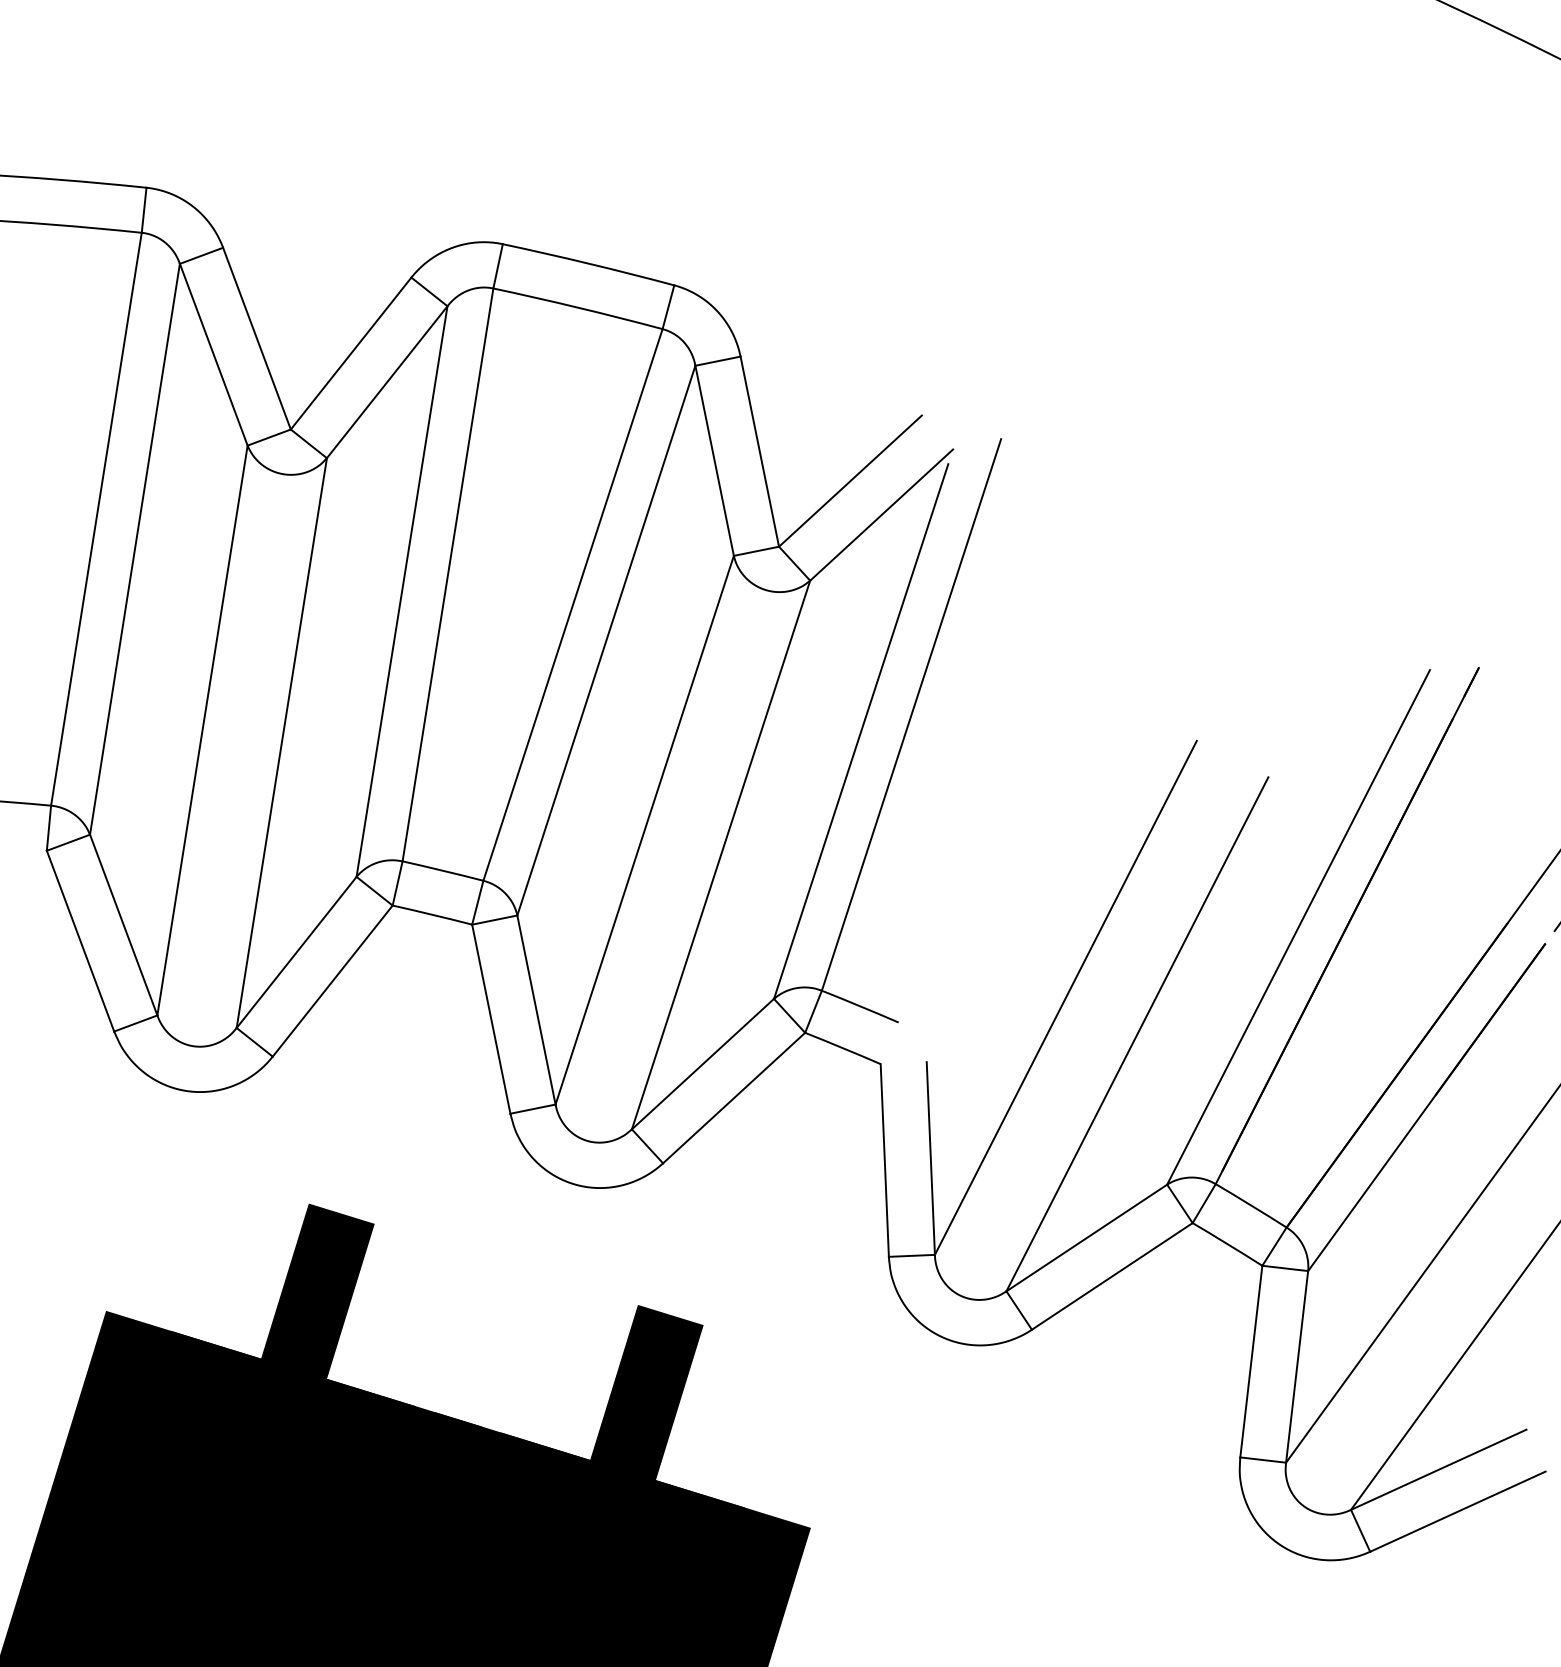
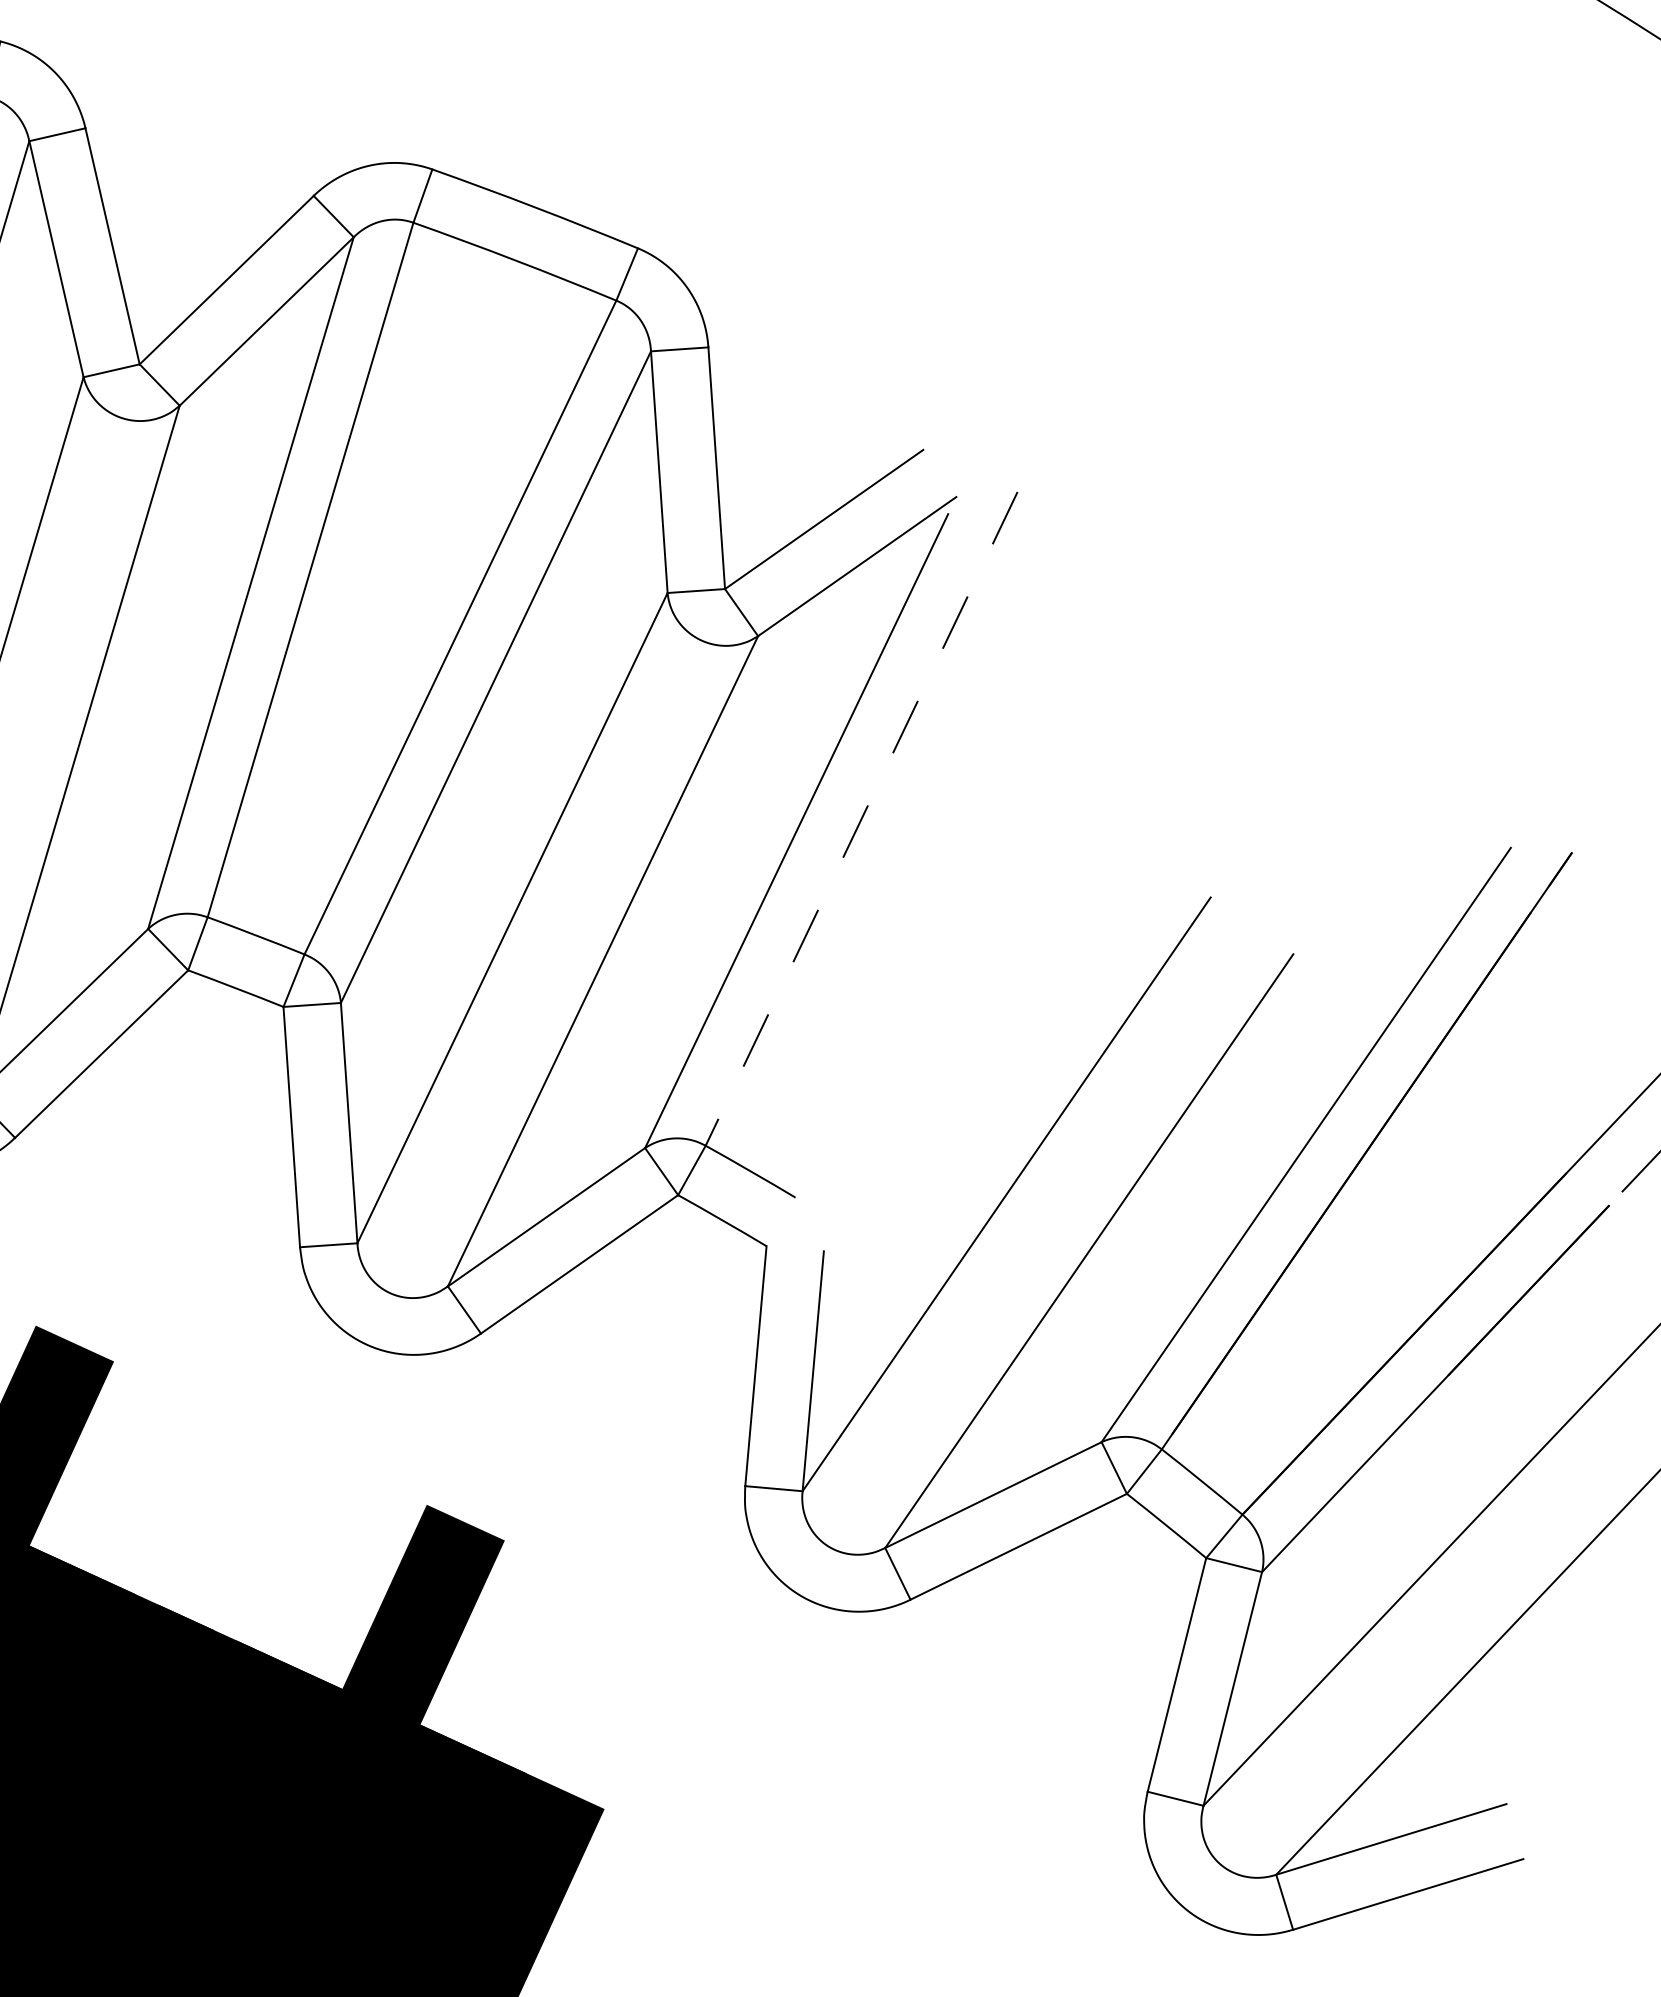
line: (911, 715) -> (861, 819), solid -> dashed

